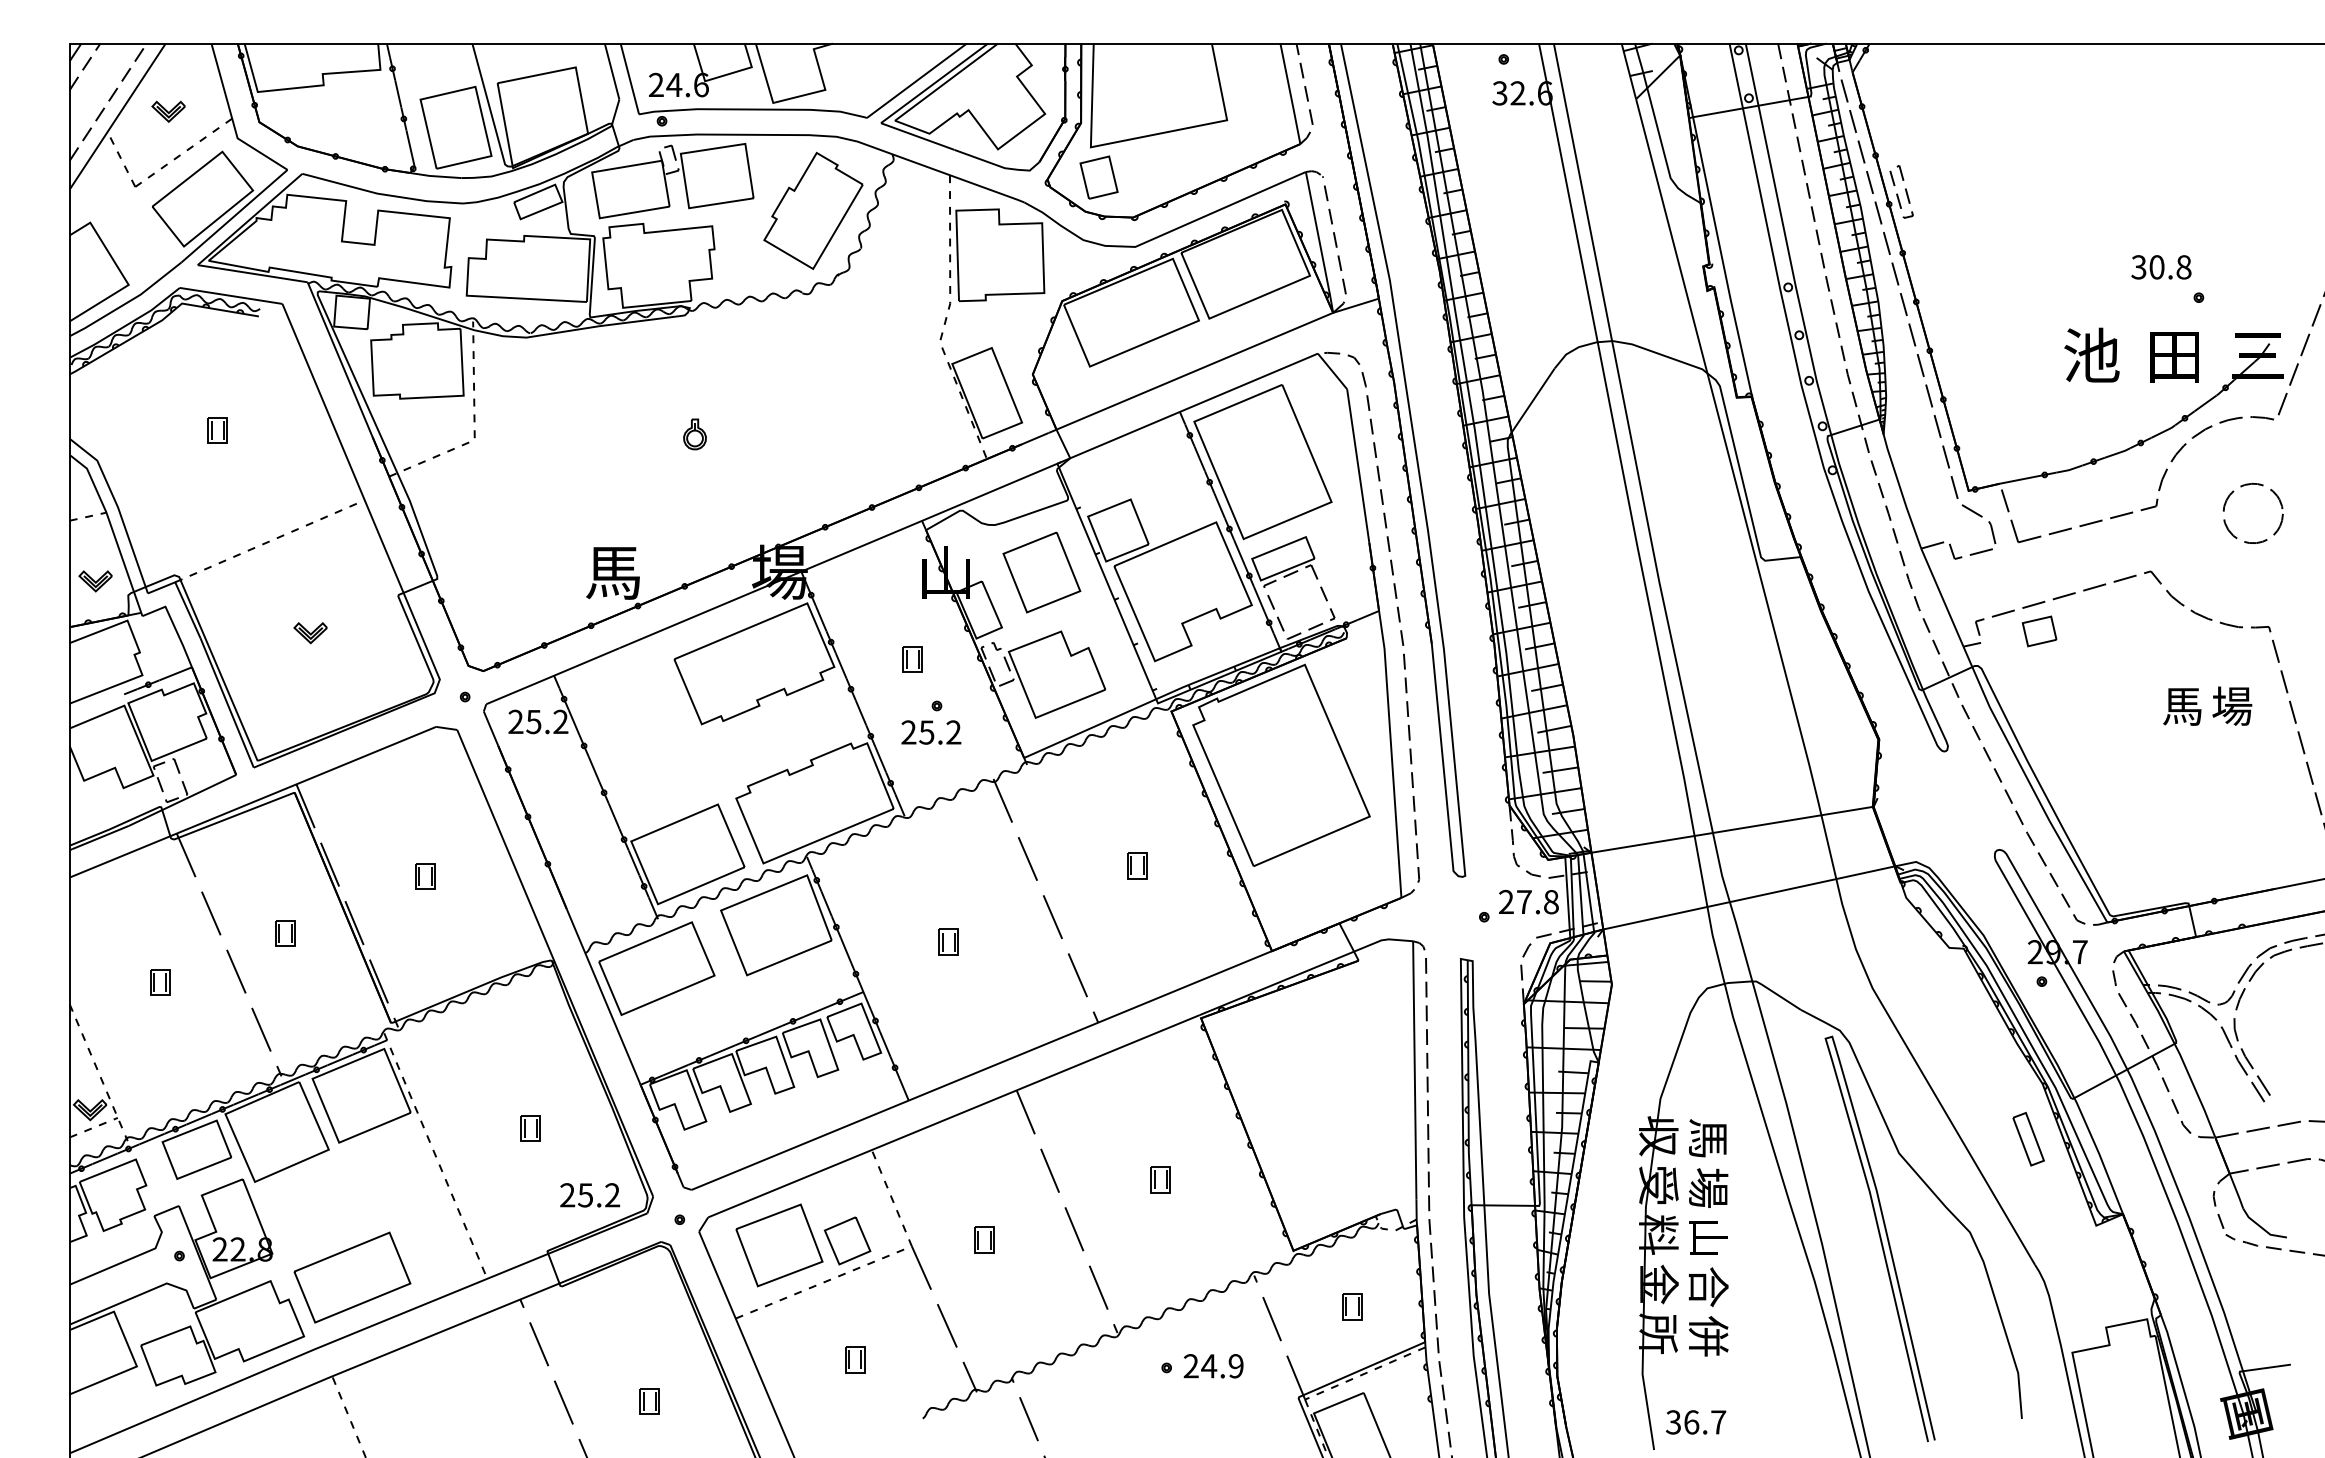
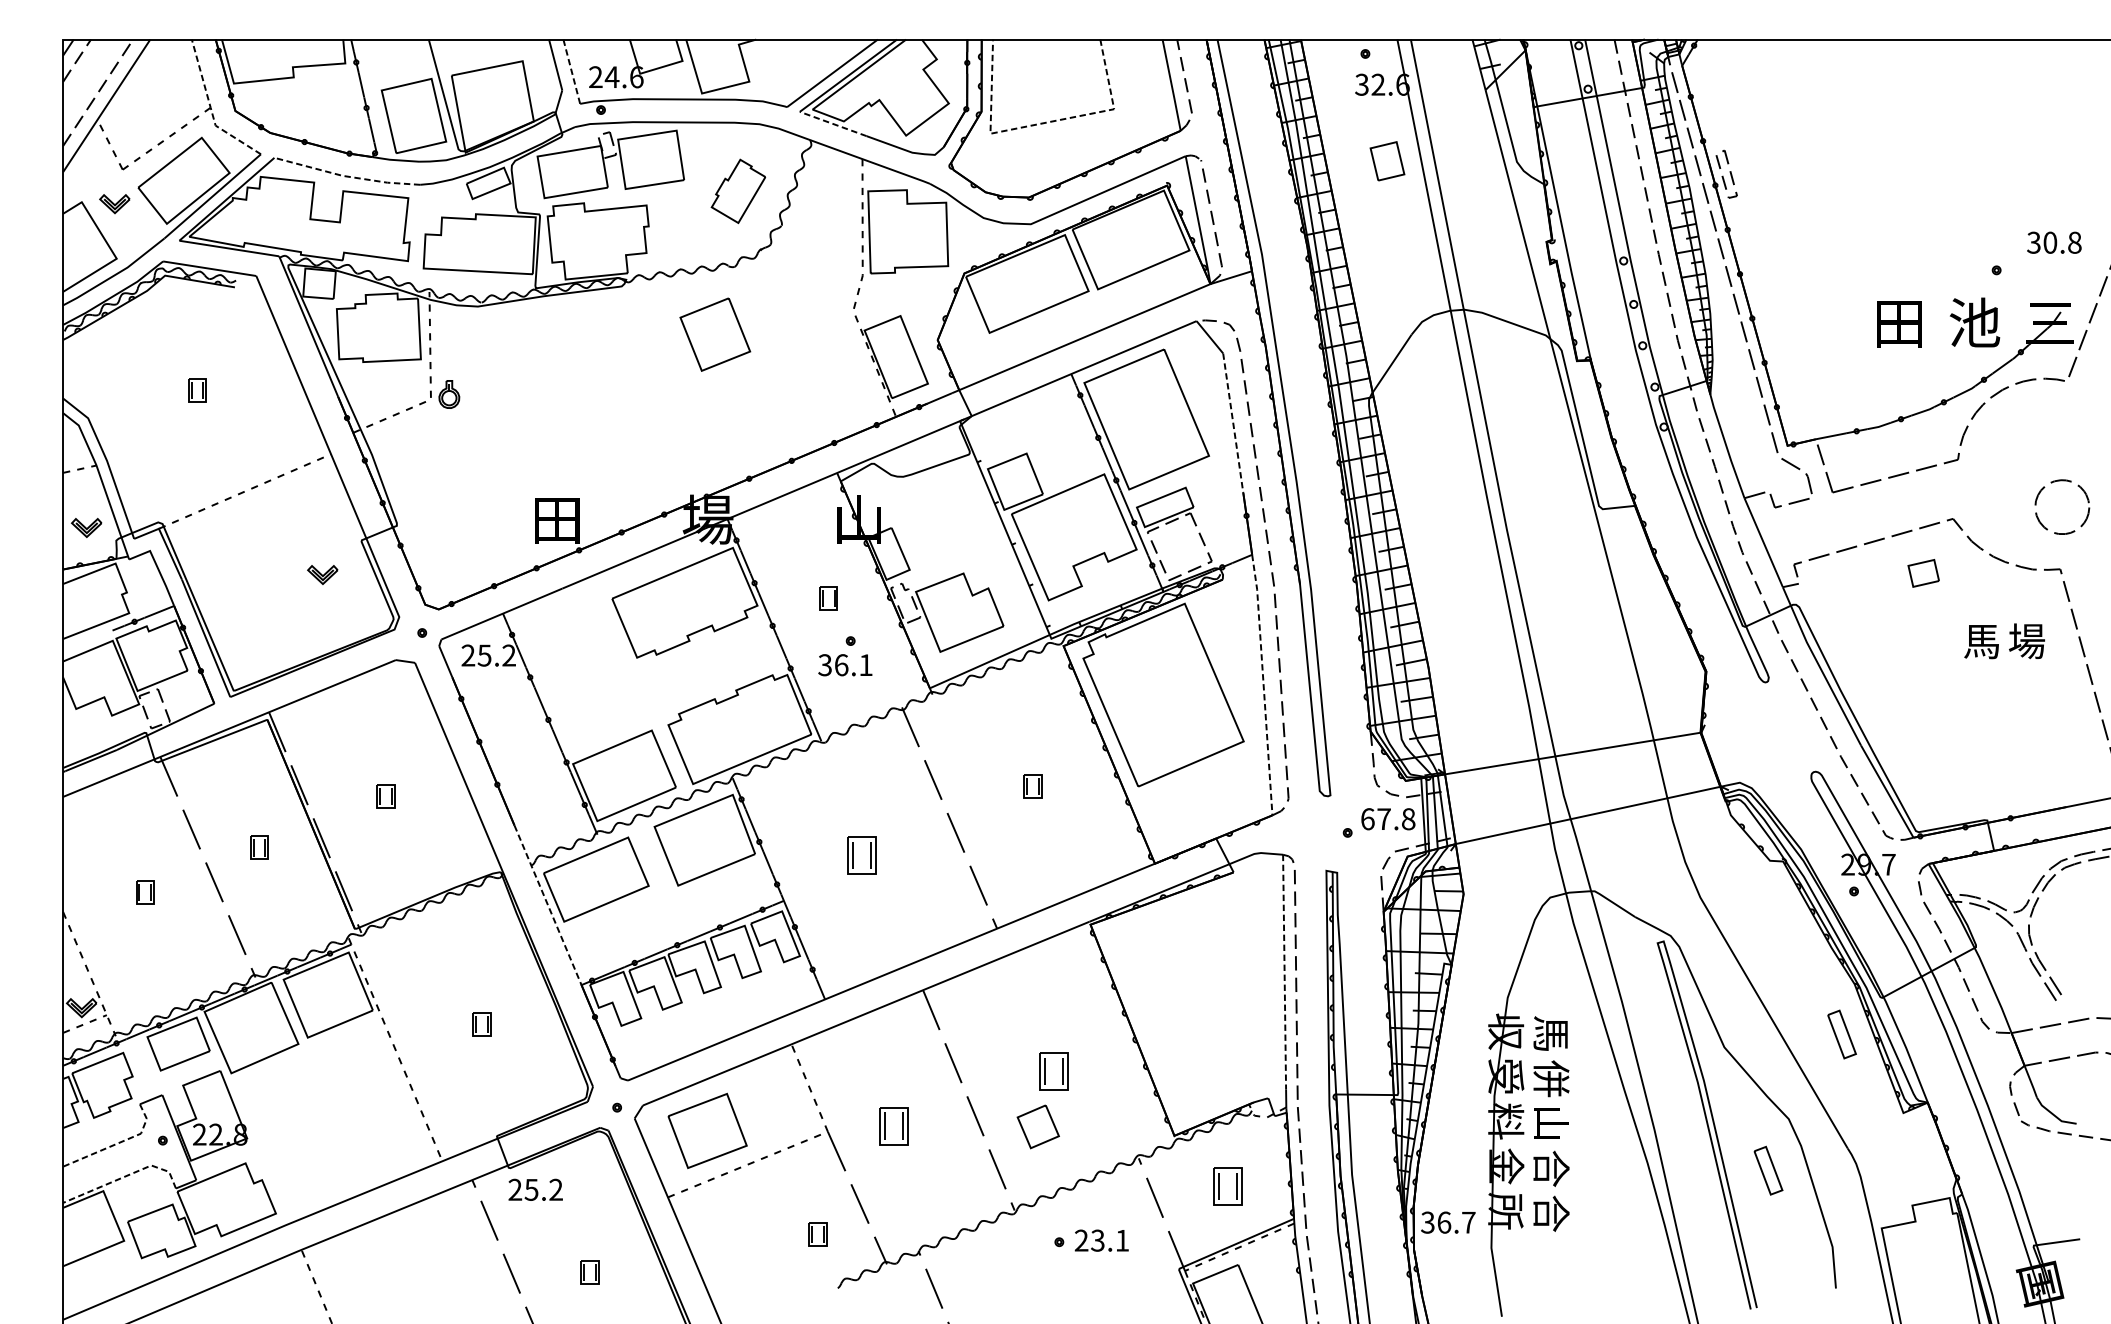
line: (629, 79) -> (571, 72), solid -> dashed
part: (168, 111) -> (114, 203), moved
line: (232, 119) -> (210, 108), solid -> dashed
line: (917, 136) -> (833, 123), solid -> dashed
line: (1146, 136) -> (1040, 123), solid -> dashed
part: (1098, 177) -> (1386, 161), moved
line: (381, 194) -> (346, 176), solid -> dashed
part: (813, 210) -> (738, 191), size x0.6
text: (2161, 267) -> (2054, 242), moved
text: (2091, 354) -> (1899, 321), 池 -> 田
text: (2174, 354) -> (1974, 321), 田 -> 池
part: (694, 434) -> (448, 394), moved
line: (1358, 466) -> (1233, 423), solid -> dashed
part: (2249, 485) -> (2058, 481), moved
part: (1041, 572) -> (714, 334), moved
text: (612, 573) -> (556, 520), 馬 -> 田
part: (2039, 631) -> (1923, 573), moved
part: (310, 633) -> (322, 575), moved
text: (931, 732) -> (845, 665), 25.2 -> 36.1
line: (1391, 753) -> (1263, 684), solid -> dashed
text: (1506, 901) -> (1367, 818), 27.8 -> 67.8
part: (948, 941) -> (861, 854), size x1.6
line: (603, 996) -> (547, 904), solid -> dashed
line: (1414, 1070) -> (1284, 972), solid -> dashed
part: (1160, 1179) -> (1053, 1071), size x1.6
text: (1708, 1187) -> (1551, 1078), 場 -> 併
text: (589, 1195) -> (535, 1190), moved
part: (984, 1239) -> (893, 1125), size x1.6
part: (847, 1240) -> (1038, 1126), moved
line: (129, 1259) -> (117, 1143), solid -> dashed
part: (352, 1277) -> (319, 1160), removed
part: (1947, 1289) -> (1768, 1170), added
line: (137, 1295) -> (124, 1176), solid -> dashed
part: (1352, 1306) -> (1228, 1186), size x1.6
text: (1708, 1336) -> (1551, 1213), 併 -> 合
part: (855, 1359) -> (818, 1234), moved
text: (1222, 1366) -> (1109, 1240), 24.9 -> 23.1
text: (1696, 1422) -> (1448, 1222), moved

